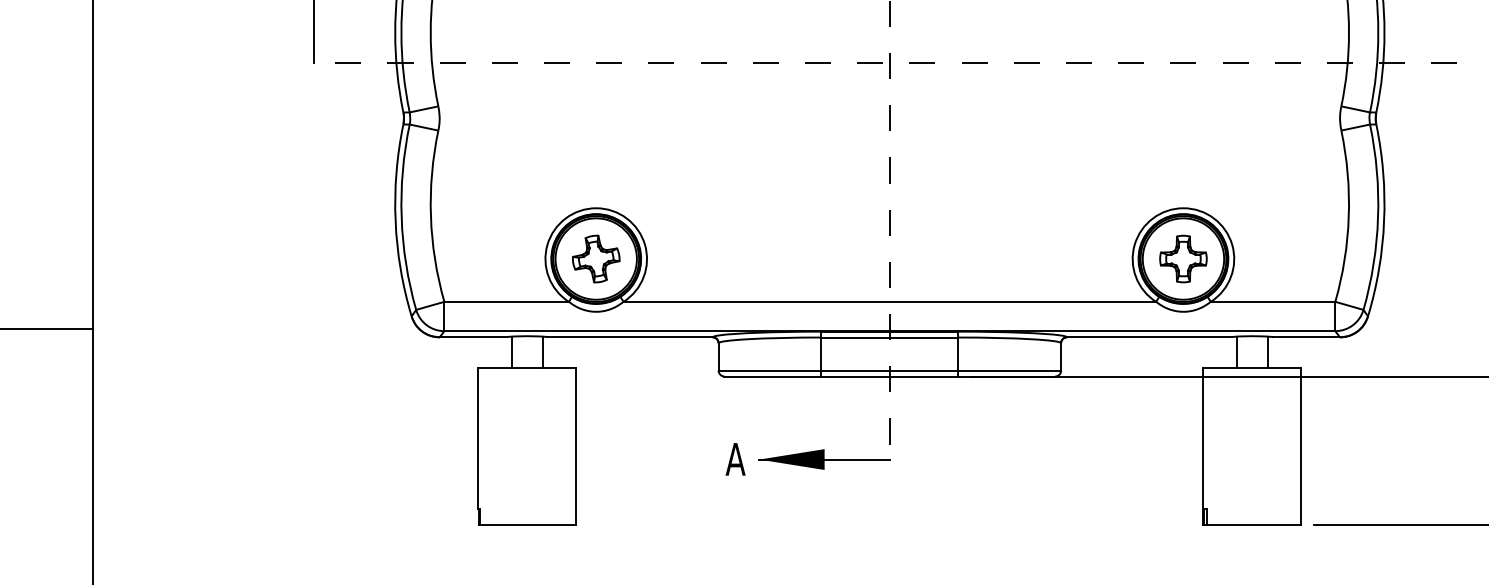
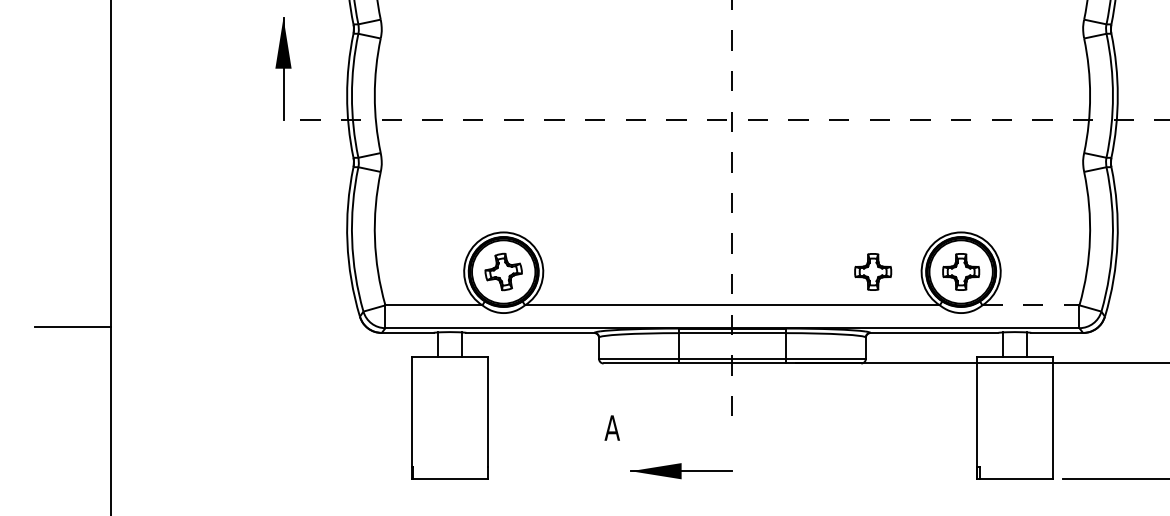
part: (1070, 258) -> (873, 271), added
line: (1273, 302) -> (1031, 305), solid -> dashed
part: (824, 459) -> (681, 471), moved

